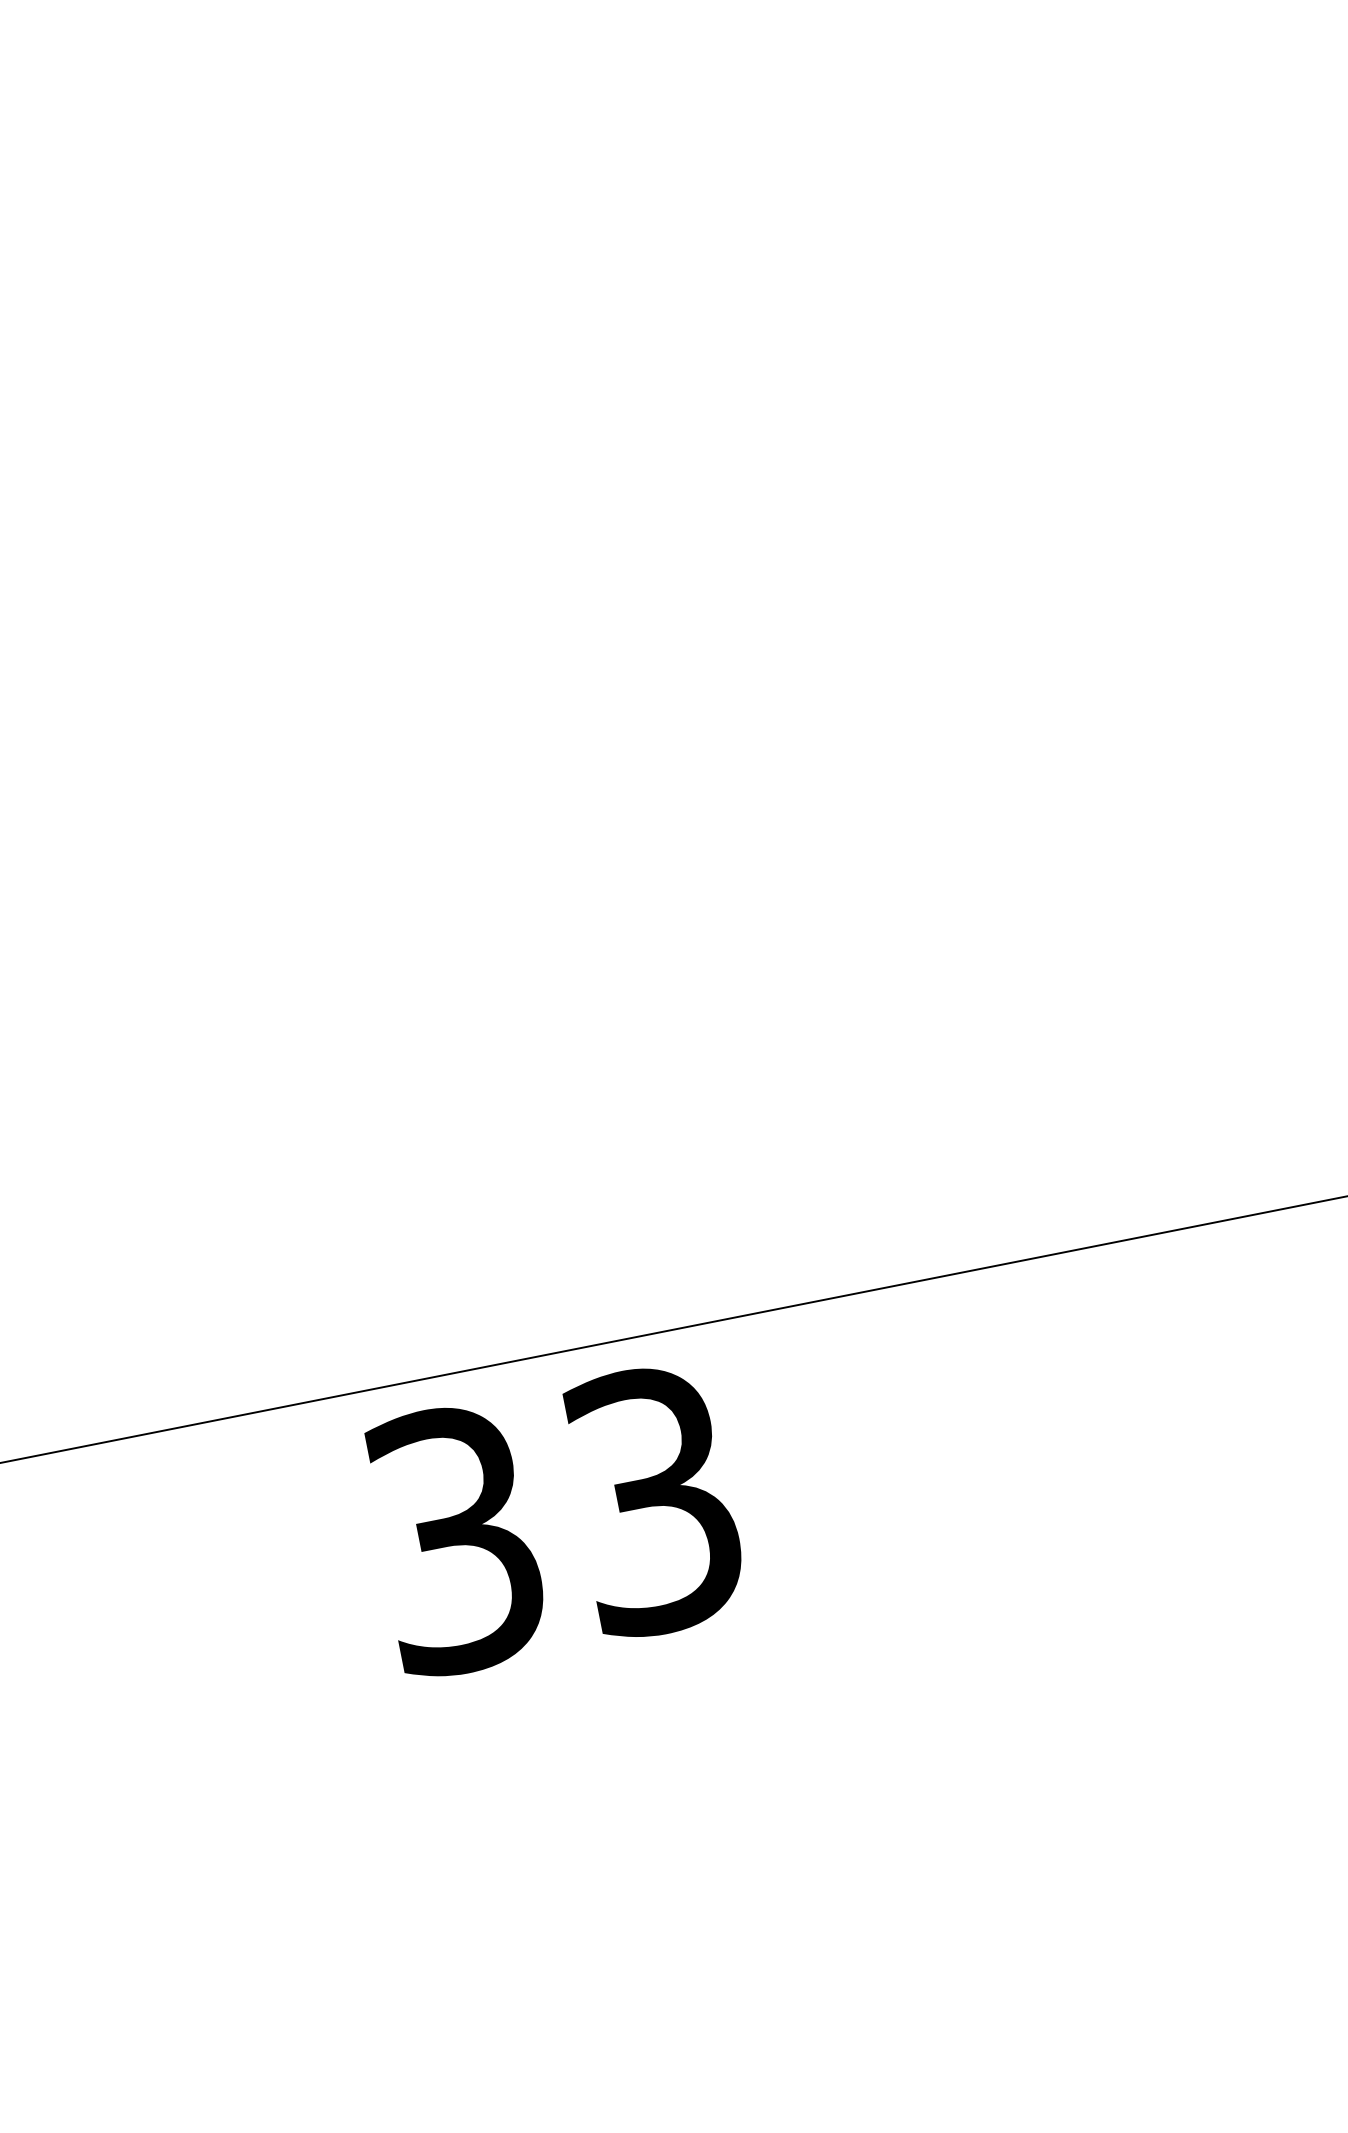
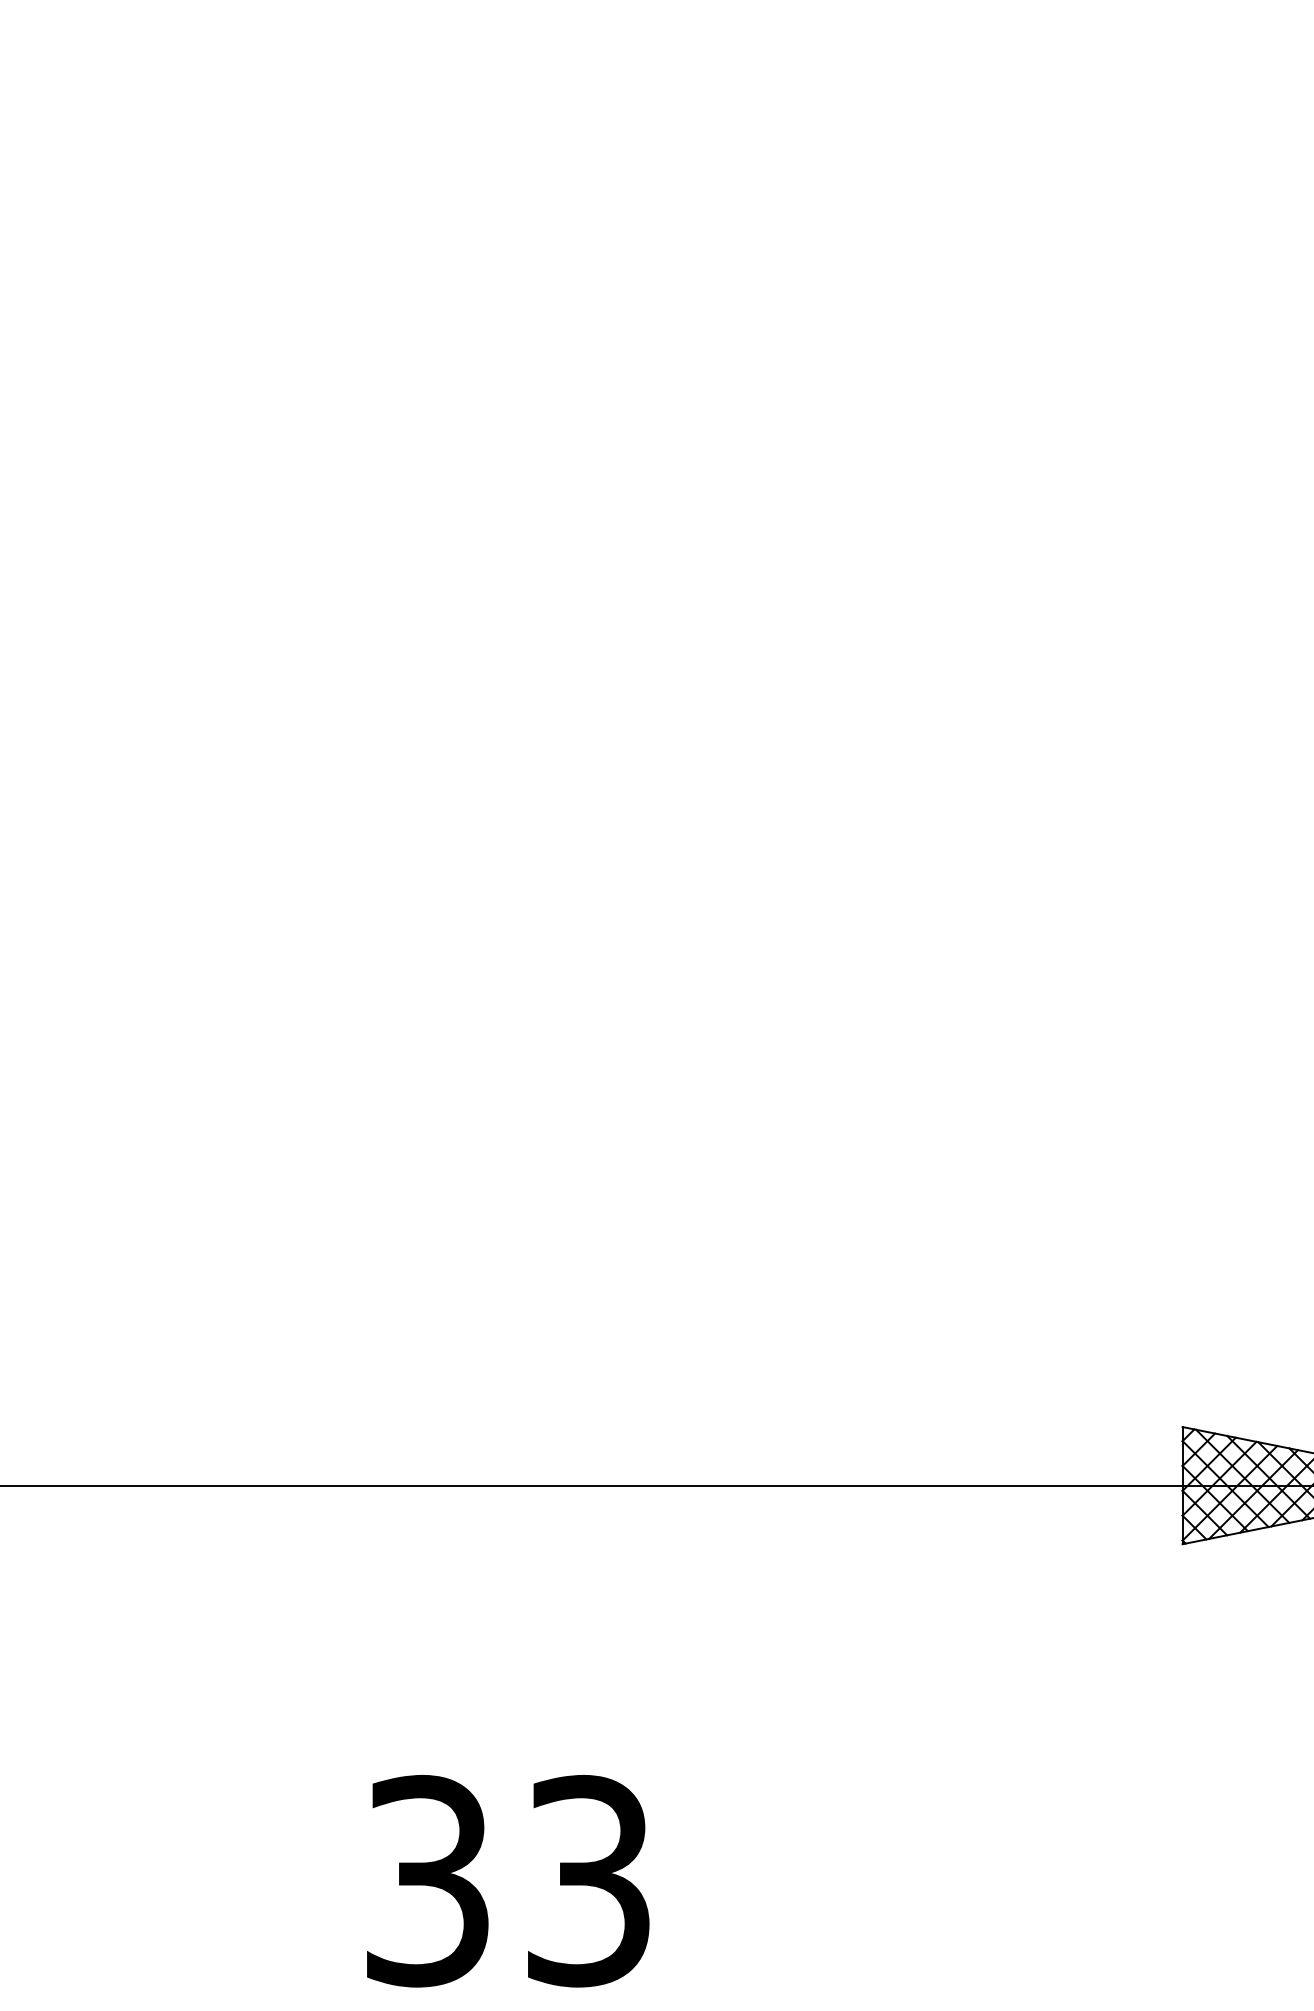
text: (555, 1520) -> (508, 1881), moved

